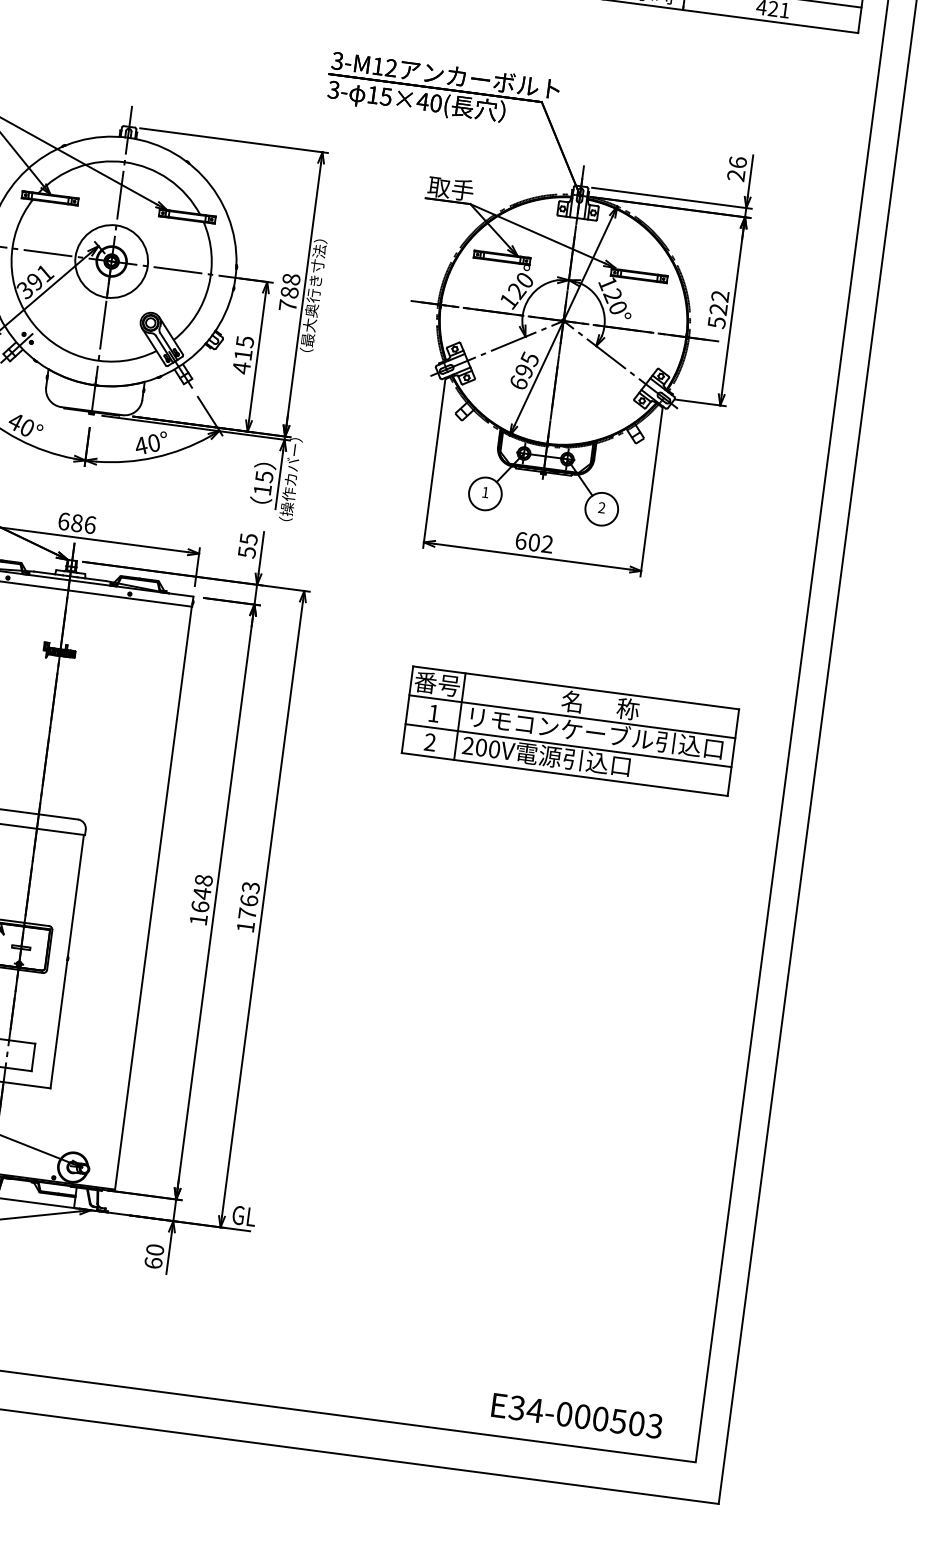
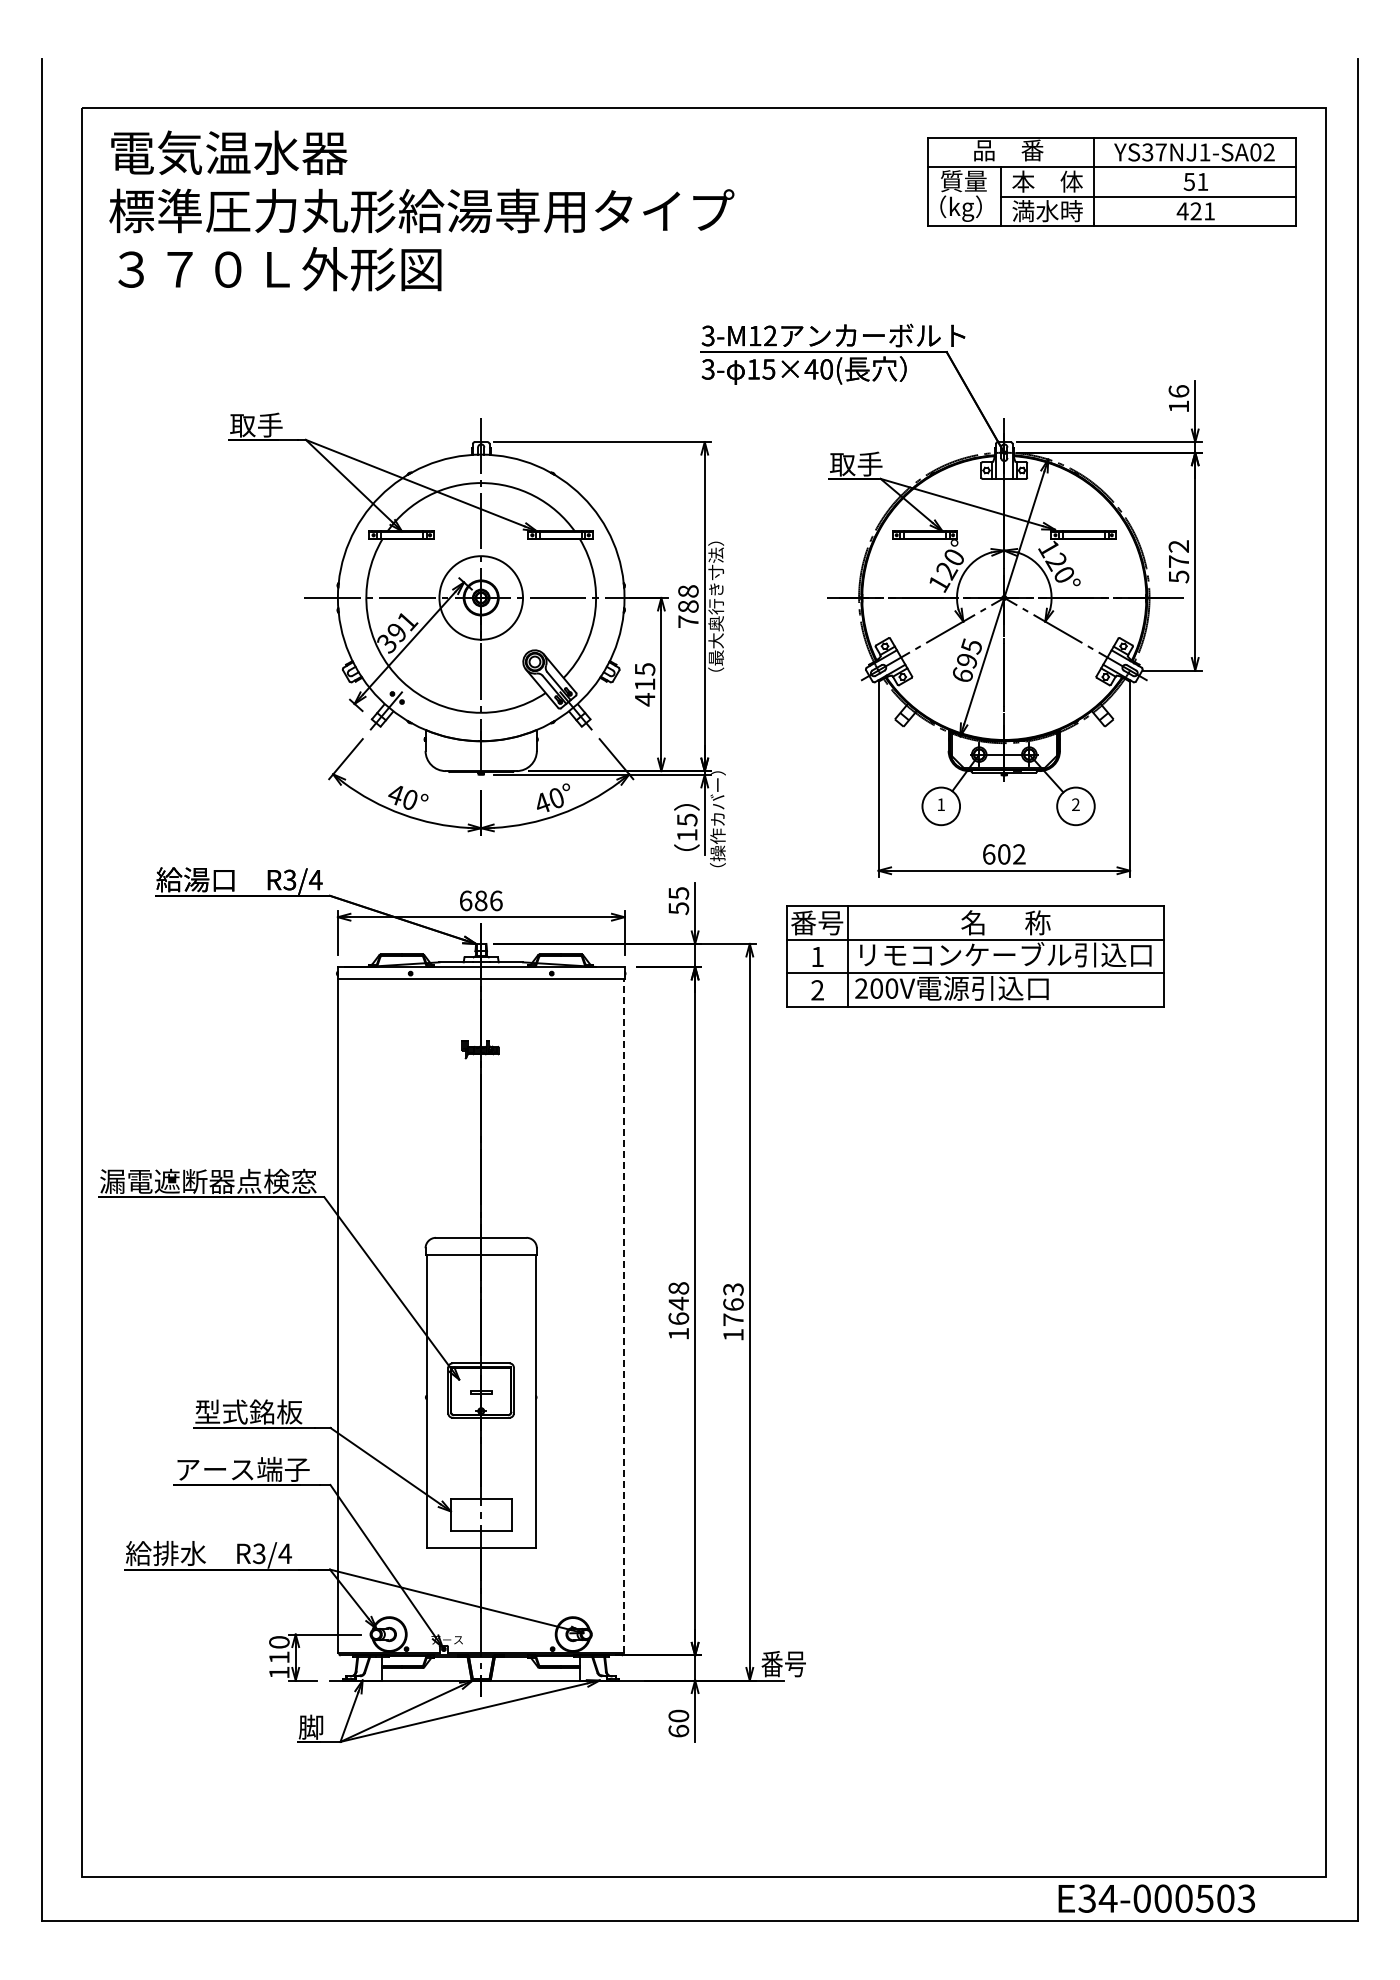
text: (735, 175) -> (1178, 406), 26 -> 16
text: (718, 309) -> (1178, 561), 522 -> 572
part: (570, 731) -> (975, 956), moved
line: (153, 897) -> (624, 1315), solid -> dashed
text: (251, 1217) -> (783, 1664), GL -> 番号
text: (576, 1415) -> (1156, 1898), moved

